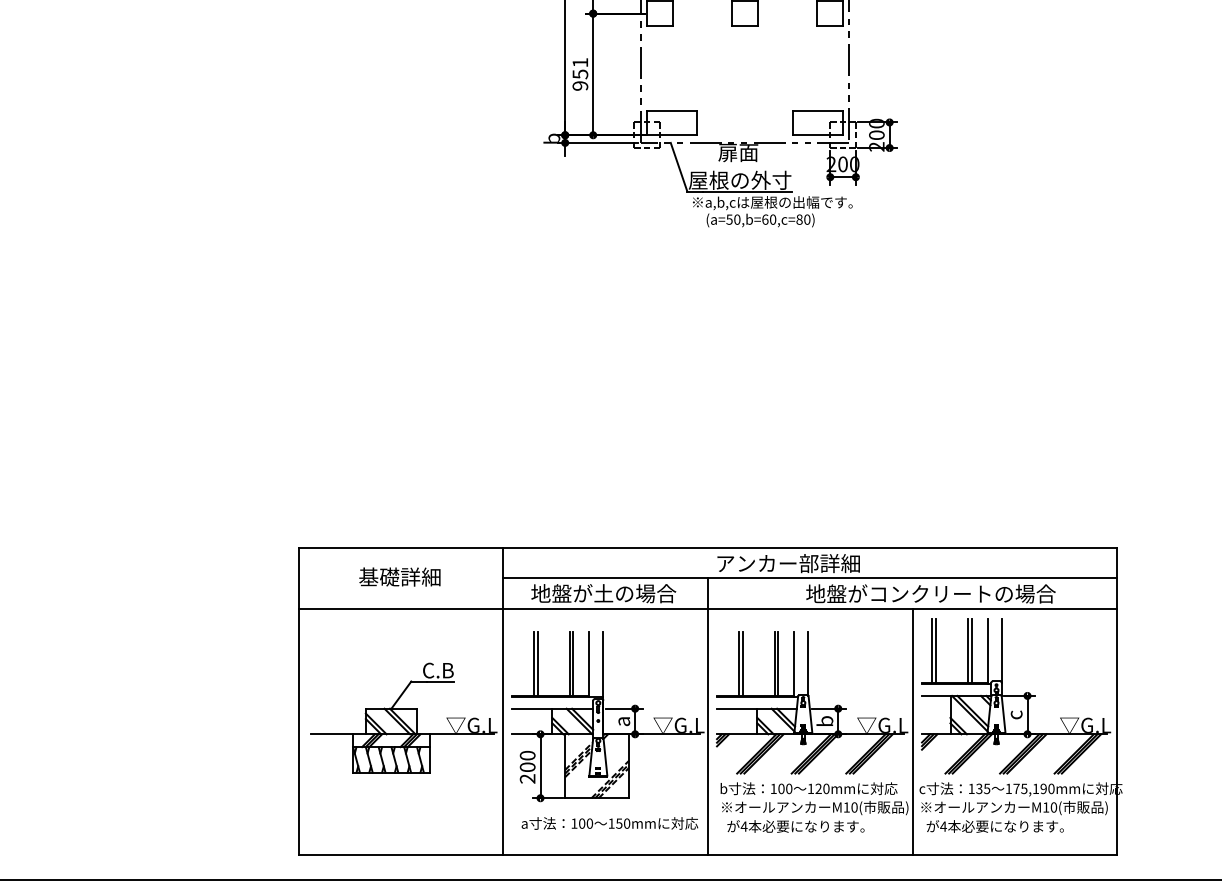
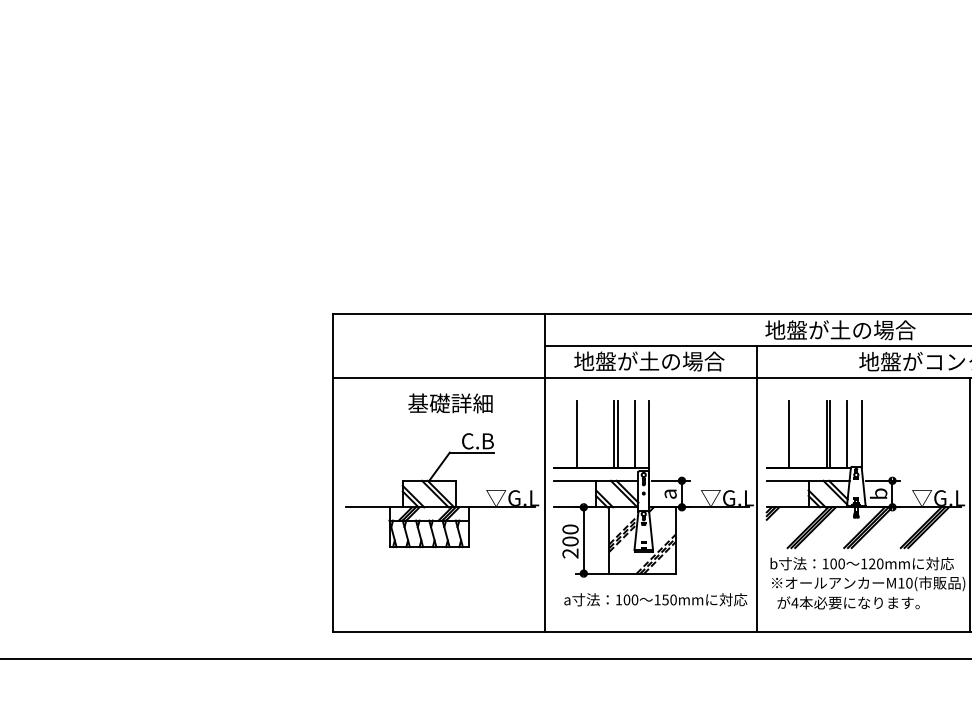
text: (787, 563) -> (839, 330), アンカー部詳細 -> 地盤が土の場合
text: (399, 576) -> (450, 402), moved
line: (537, 663) -> (580, 433), removed
line: (742, 663) -> (793, 433), removed

